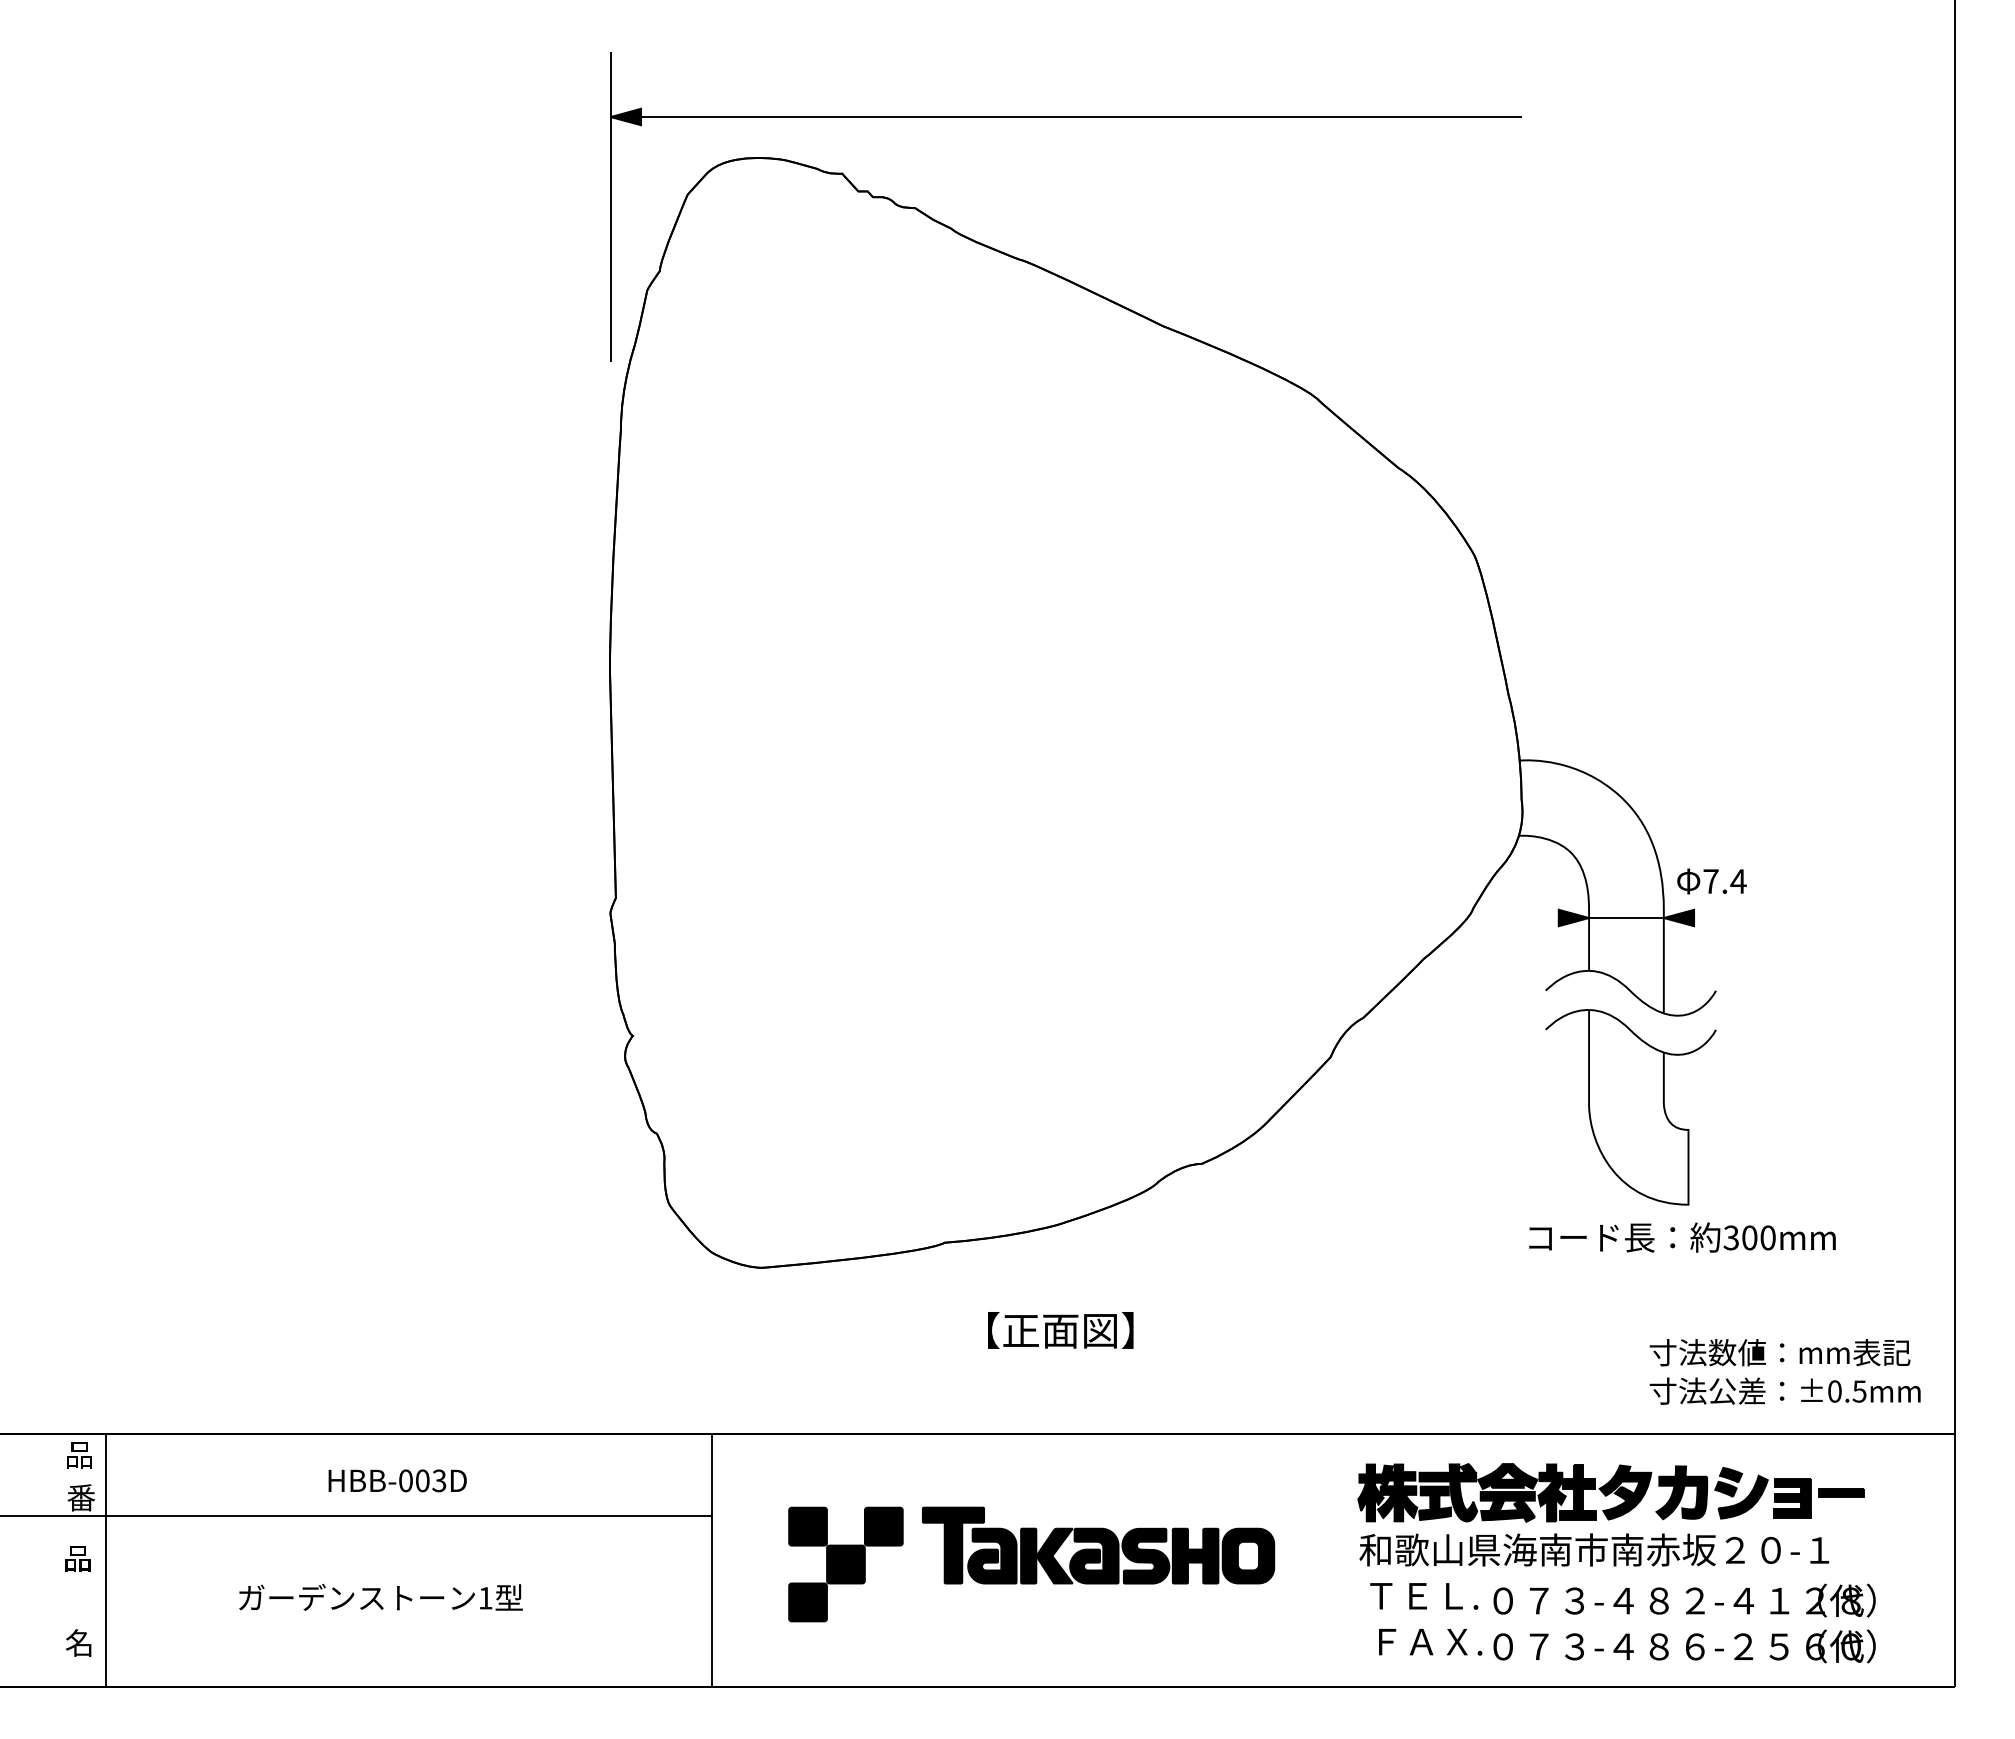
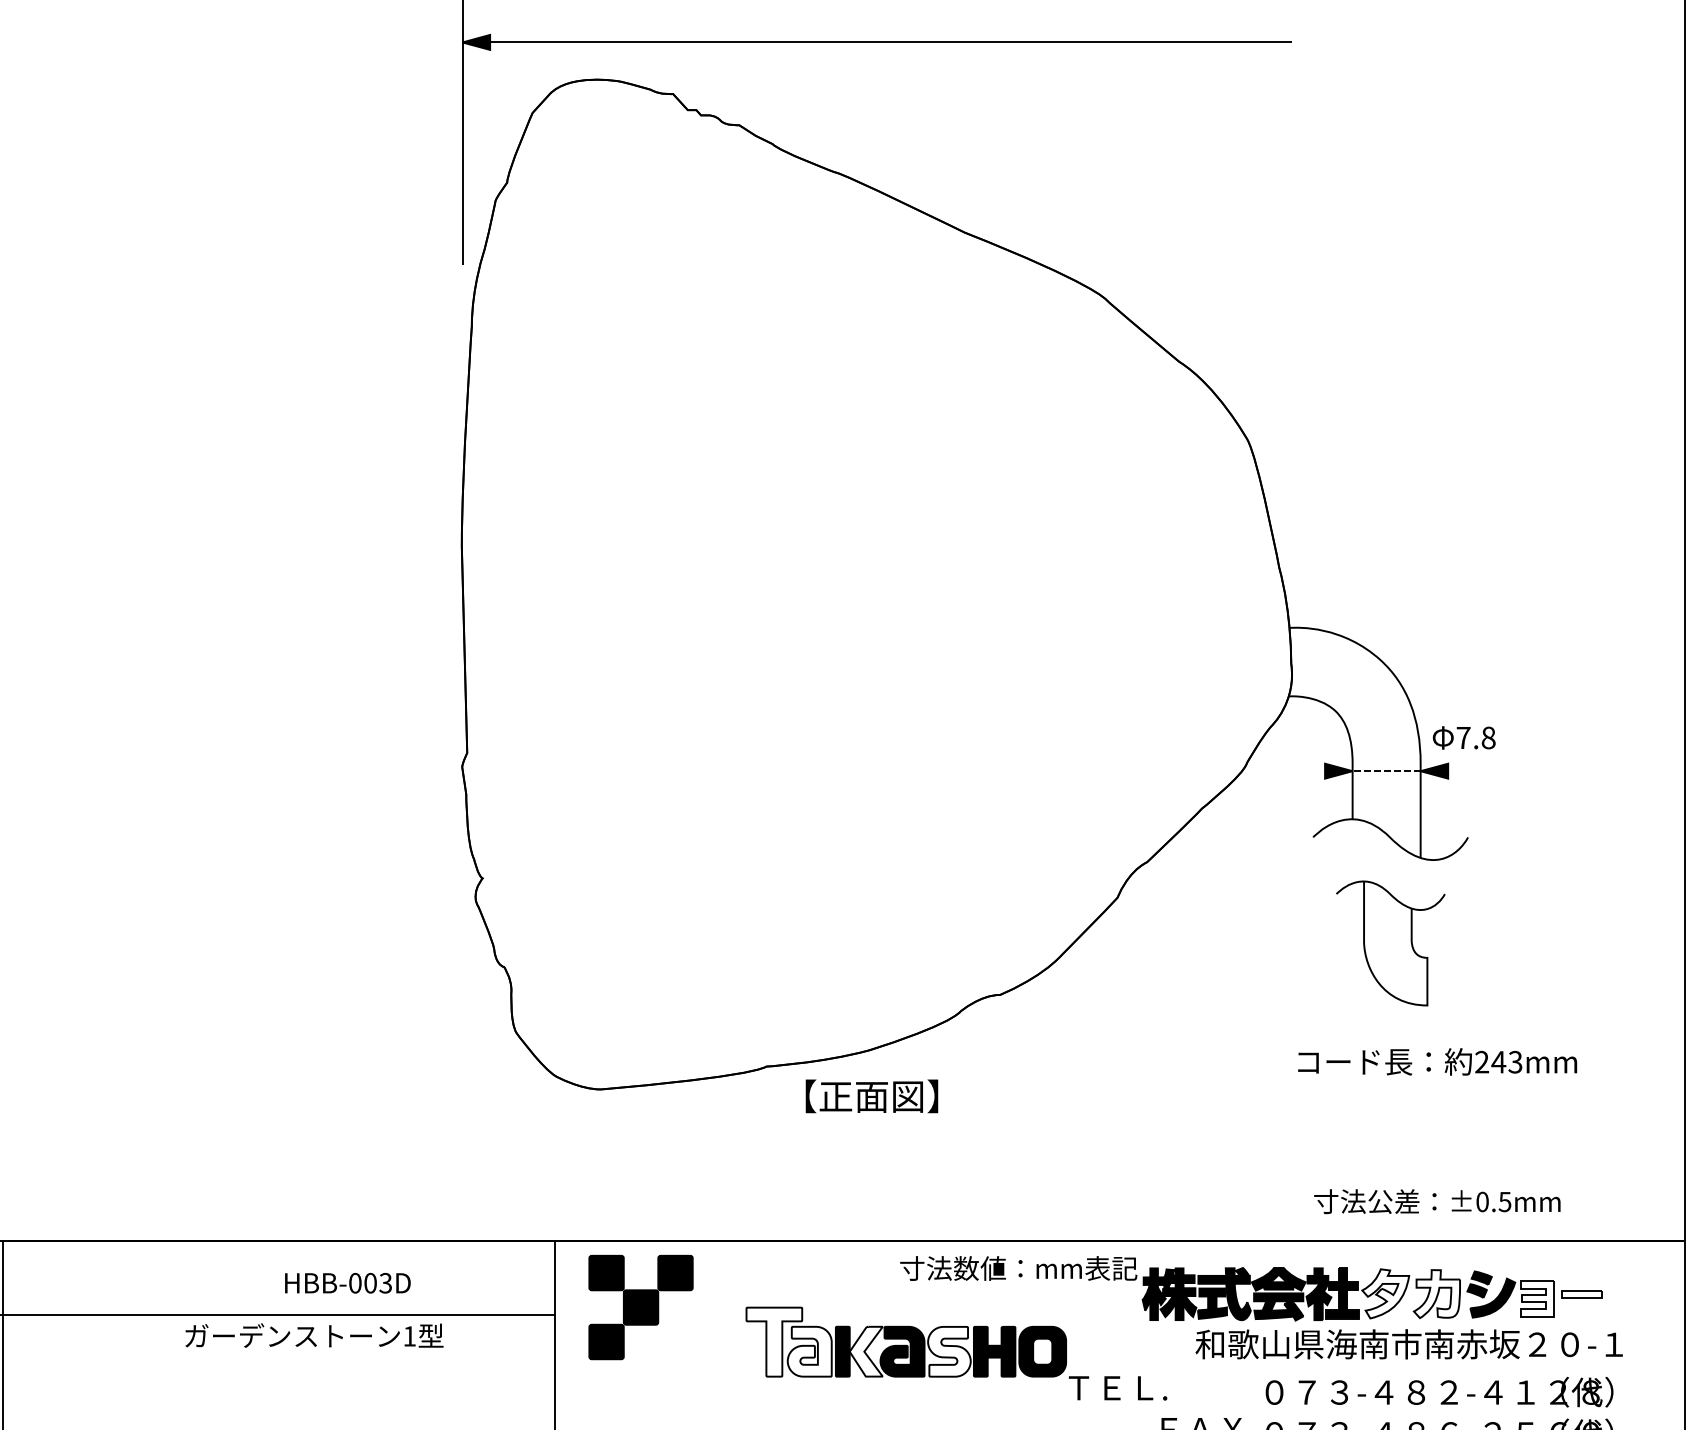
text: (1738, 881) -> (1488, 737), 7.4 -> 7.8
line: (1625, 918) -> (1385, 771), solid -> dashed
part: (1630, 1107) -> (1390, 943), size x0.7
text: (1749, 1237) -> (1498, 1061), 300mm -> 243mm
text: (1060, 1330) -> (871, 1096), moved
text: (1779, 1352) -> (1018, 1268), moved
text: (1784, 1390) -> (1436, 1201), moved
part: (397, 1480) -> (347, 1282), moved
fill: (1625, 1492) -> (1385, 1293), removed
fill: (1681, 1492) -> (1436, 1293), removed
fill: (1841, 1492) -> (1582, 1293), removed
fill: (1791, 1497) -> (1536, 1298), removed
fill: (953, 1545) -> (774, 1342), removed
text: (1594, 1549) -> (1409, 1343), moved
fill: (992, 1555) -> (809, 1351), removed
fill: (1054, 1555) -> (866, 1351), removed
fill: (1145, 1555) -> (949, 1351), removed
part: (845, 1564) -> (640, 1307), moved
part: (380, 1596) -> (314, 1334), moved
text: (1424, 1596) -> (1118, 1388), moved

